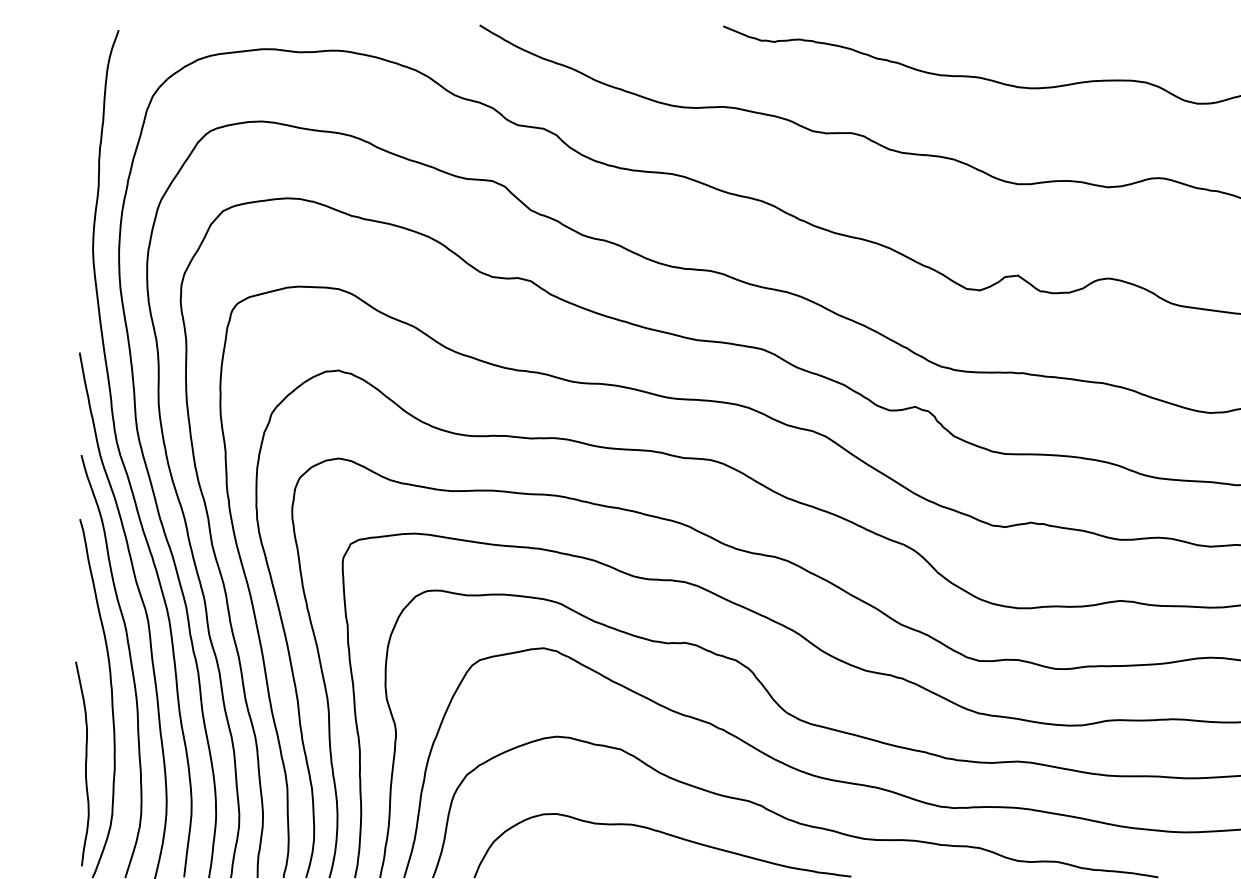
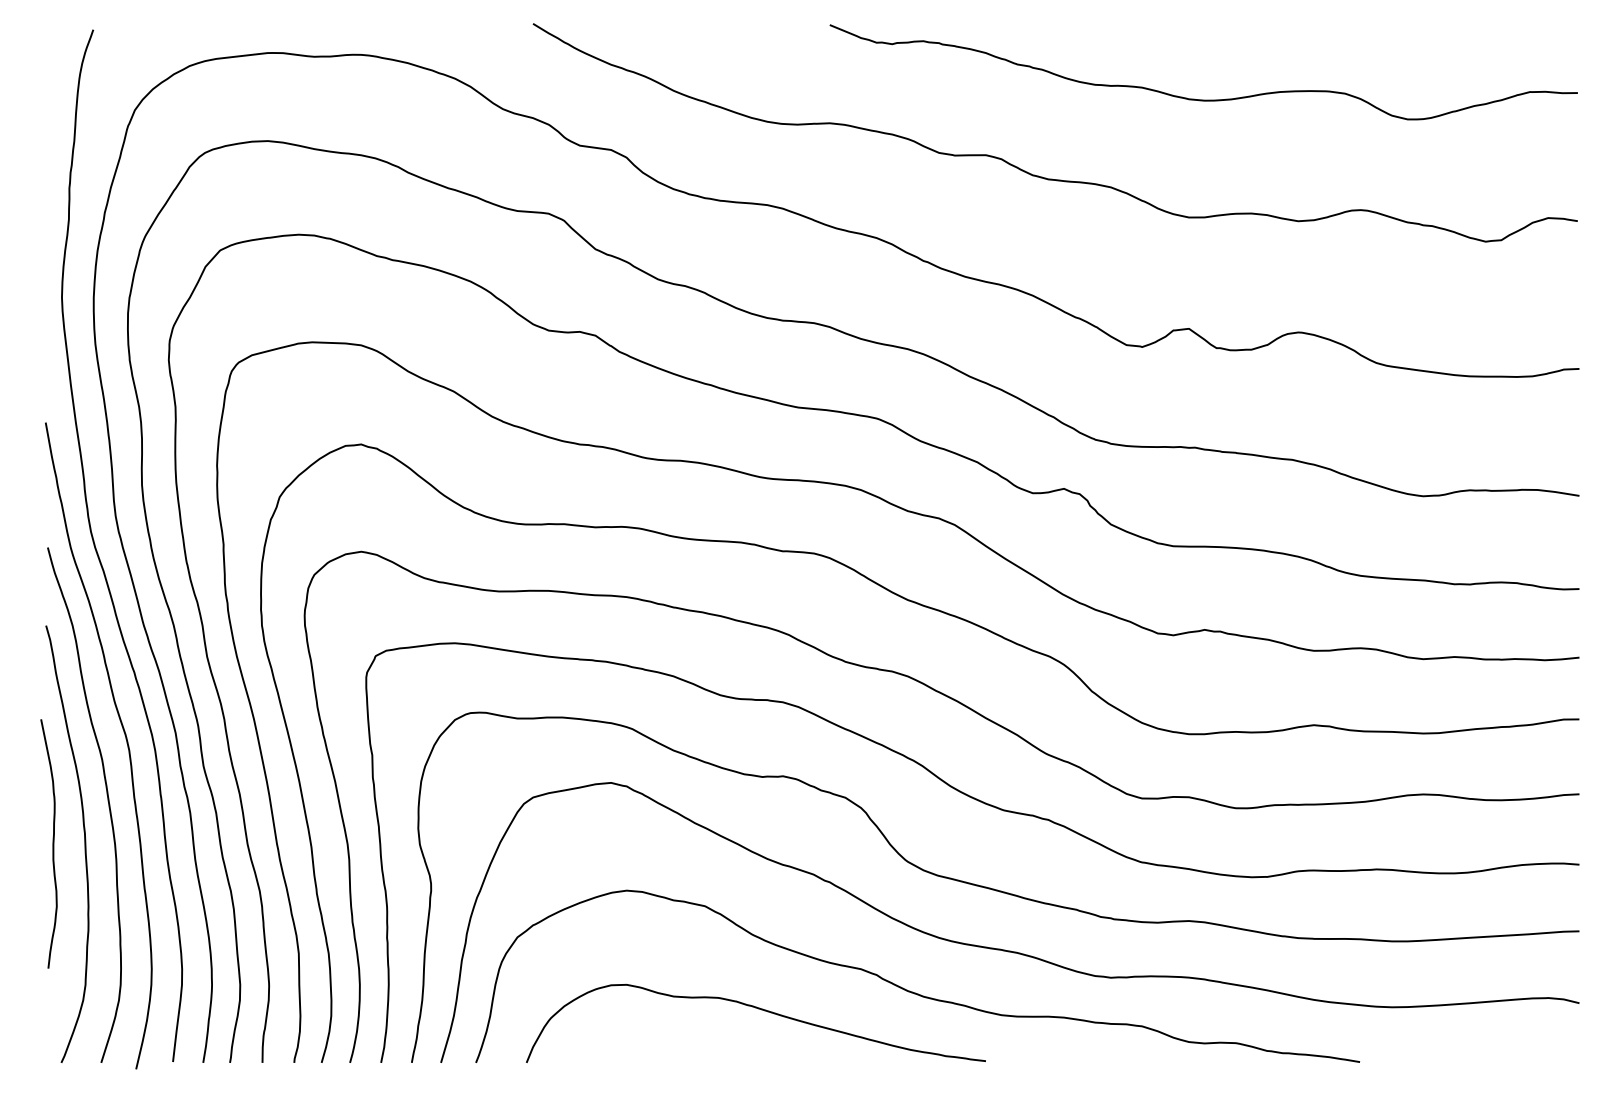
curve: (85, 763) -> (52, 843), moved

